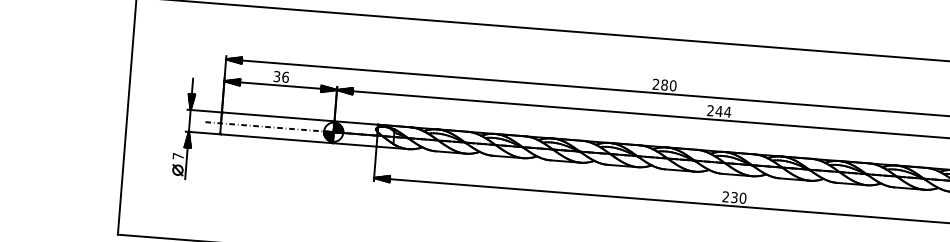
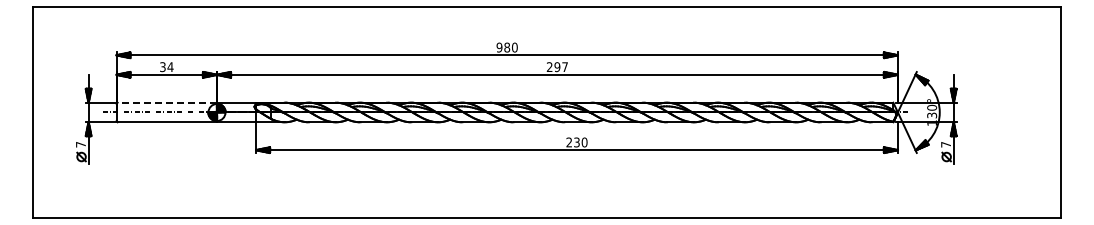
text: (285, 77) -> (170, 67), 36 -> 34
text: (656, 84) -> (499, 47), 280 -> 980
text: (723, 112) -> (561, 67), 244 -> 297
line: (279, 116) -> (167, 102), solid -> dashed

